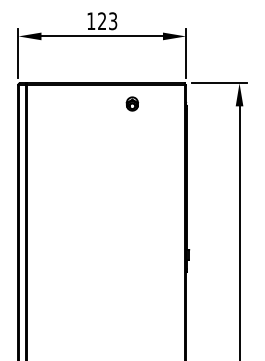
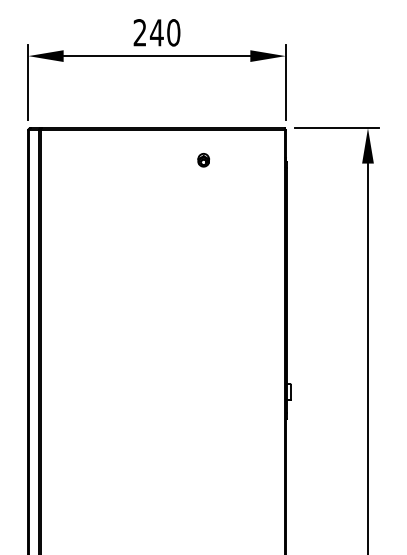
text: (102, 21) -> (157, 33), 123 -> 240
part: (132, 104) -> (203, 160), size x0.62

